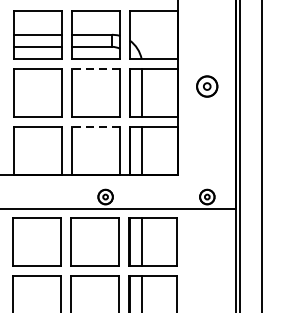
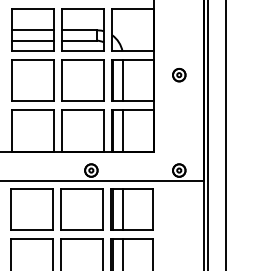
line: (96, 68) -> (83, 59), dashed -> solid
part: (207, 87) -> (179, 75), size x0.71
line: (96, 126) -> (83, 109), dashed -> solid

